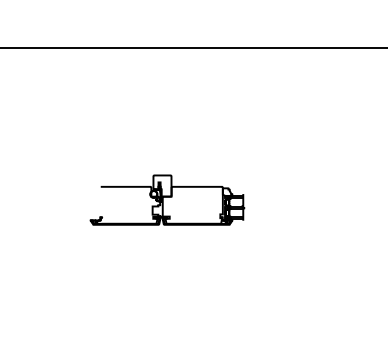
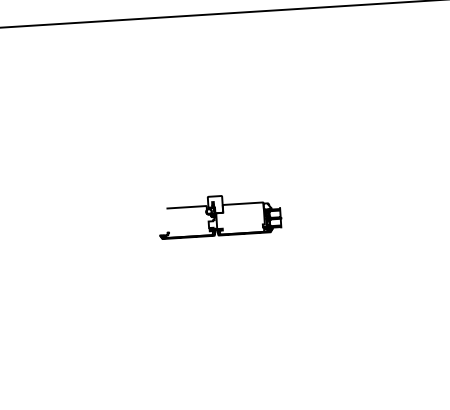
part: (167, 199) -> (220, 214), size x0.6

